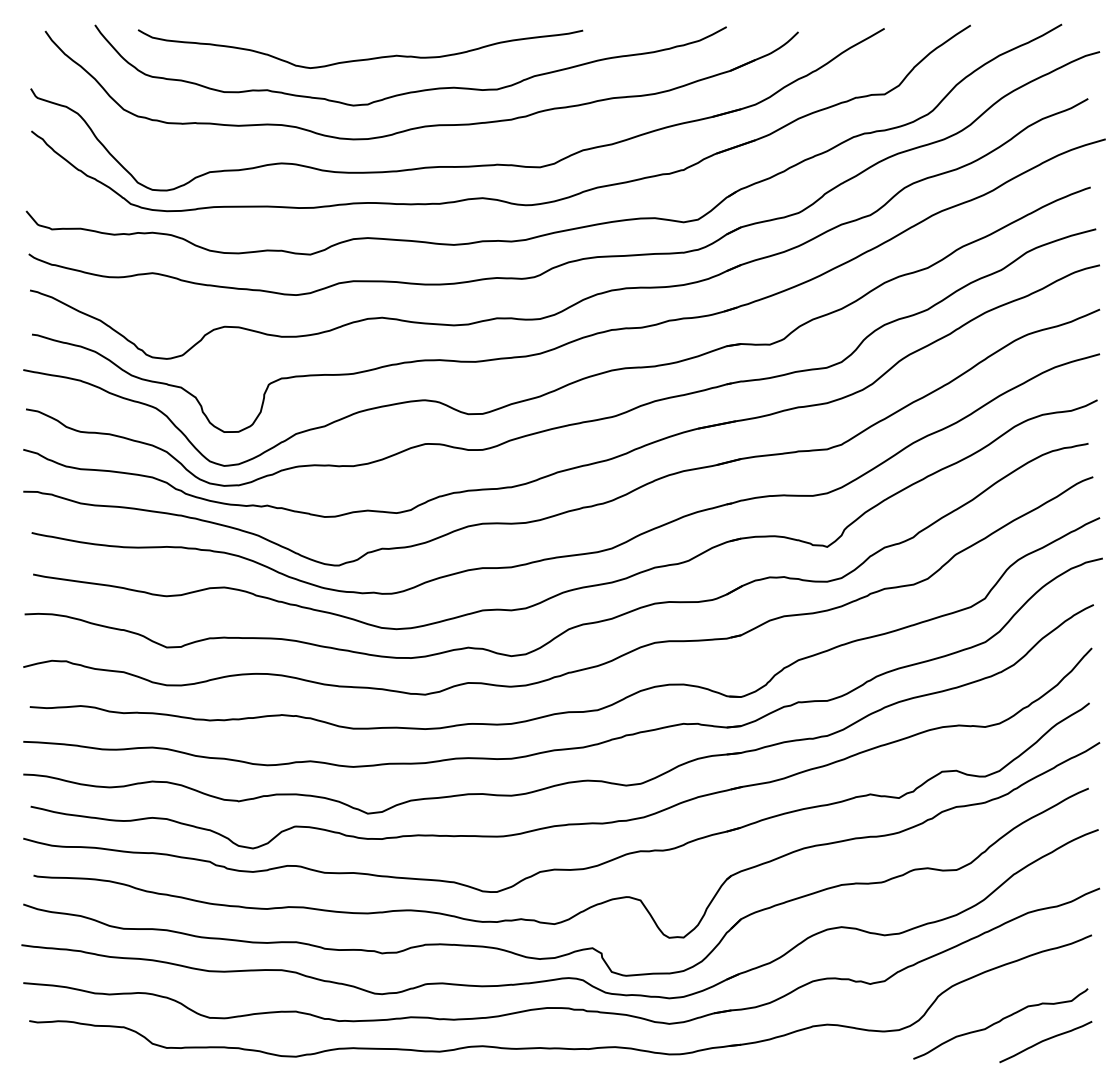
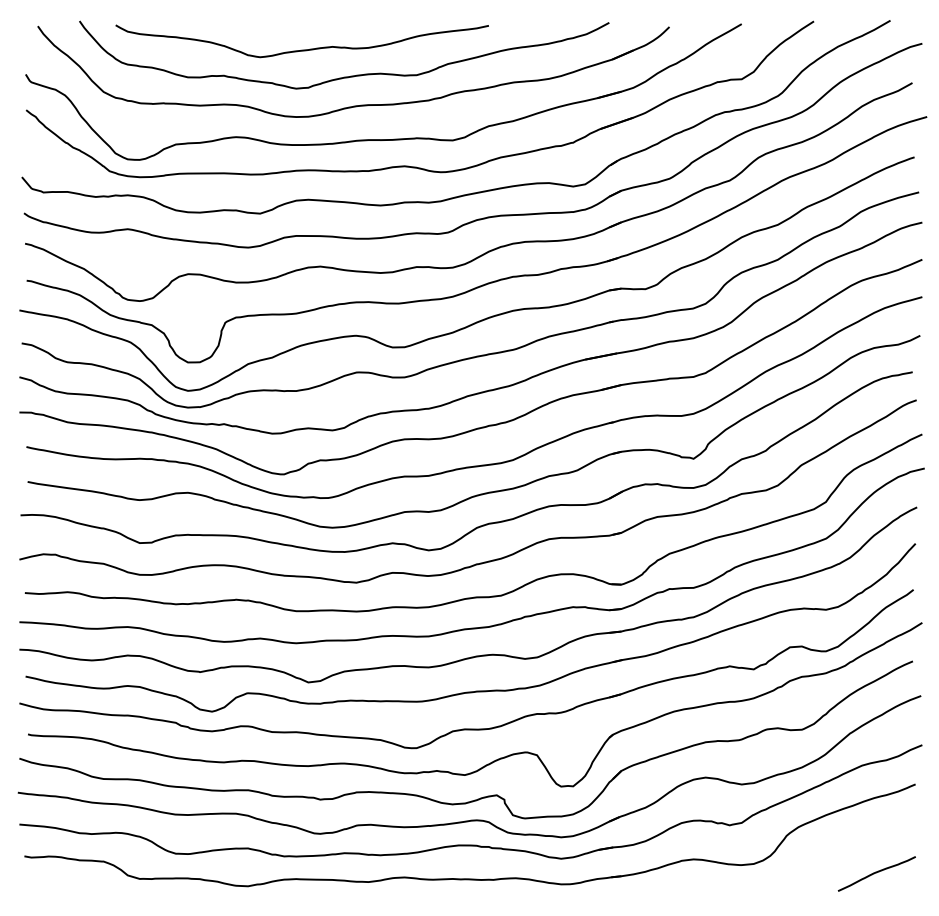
curve: (999, 1022) -> (838, 857), removed

